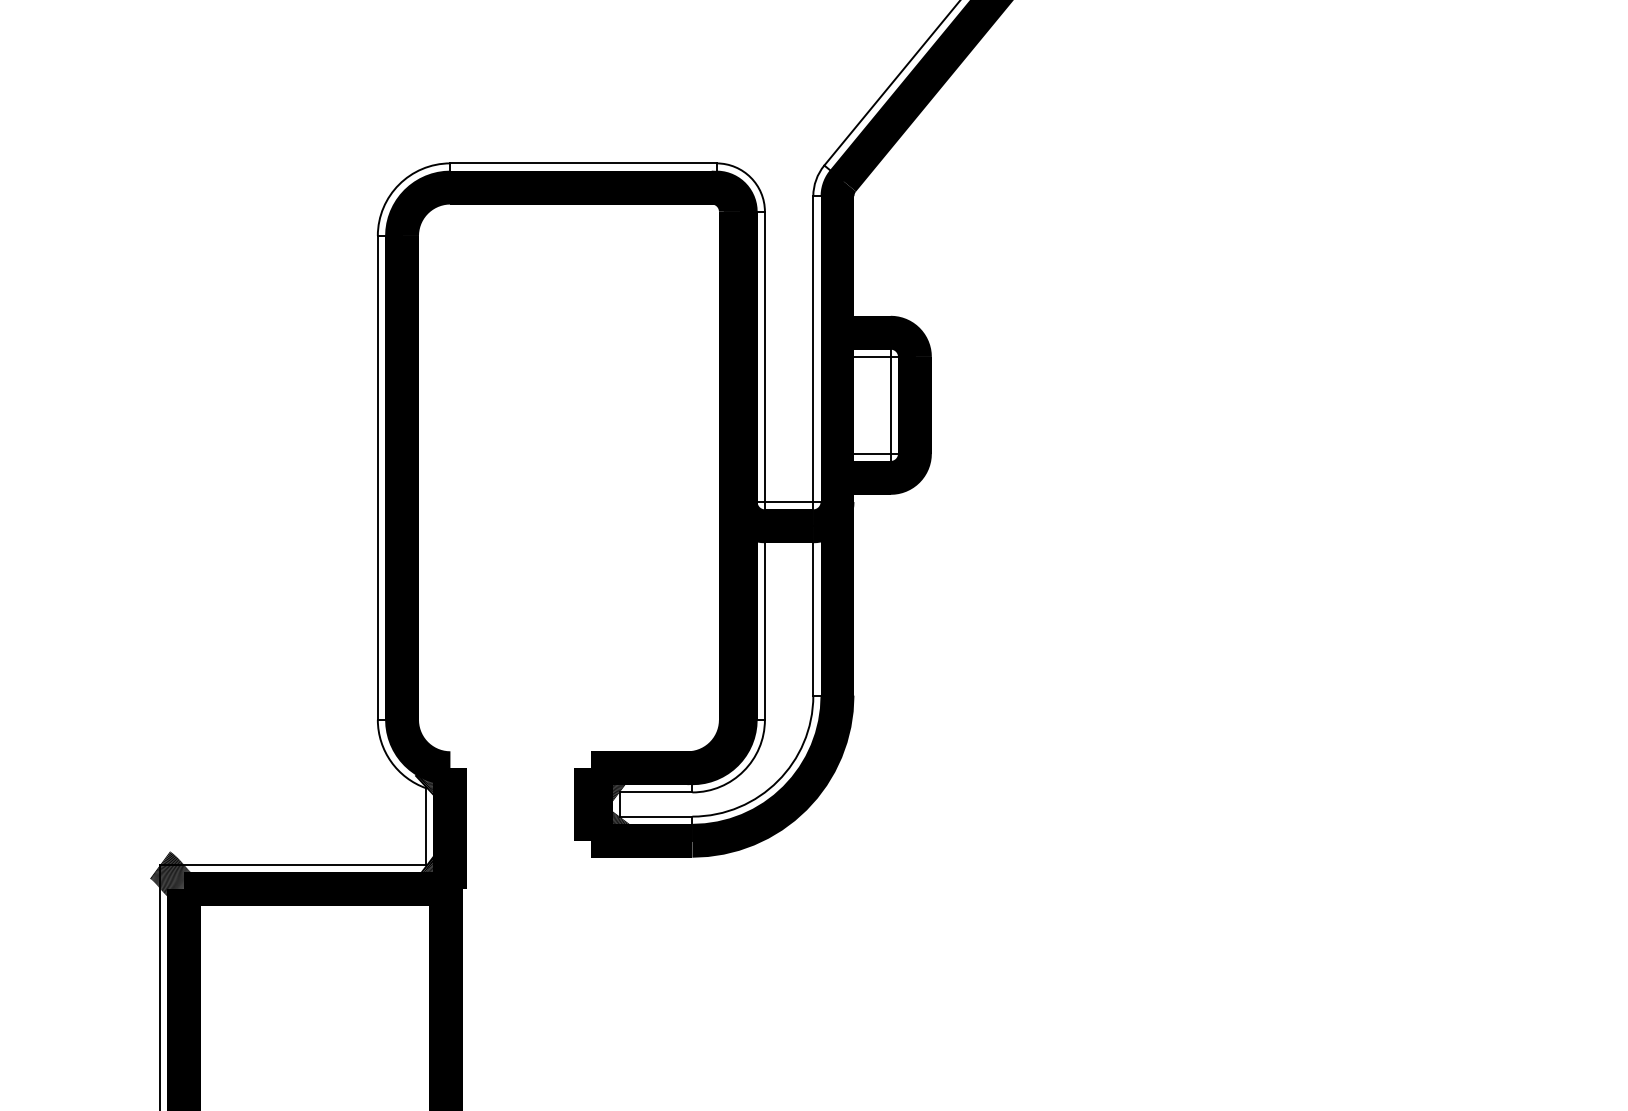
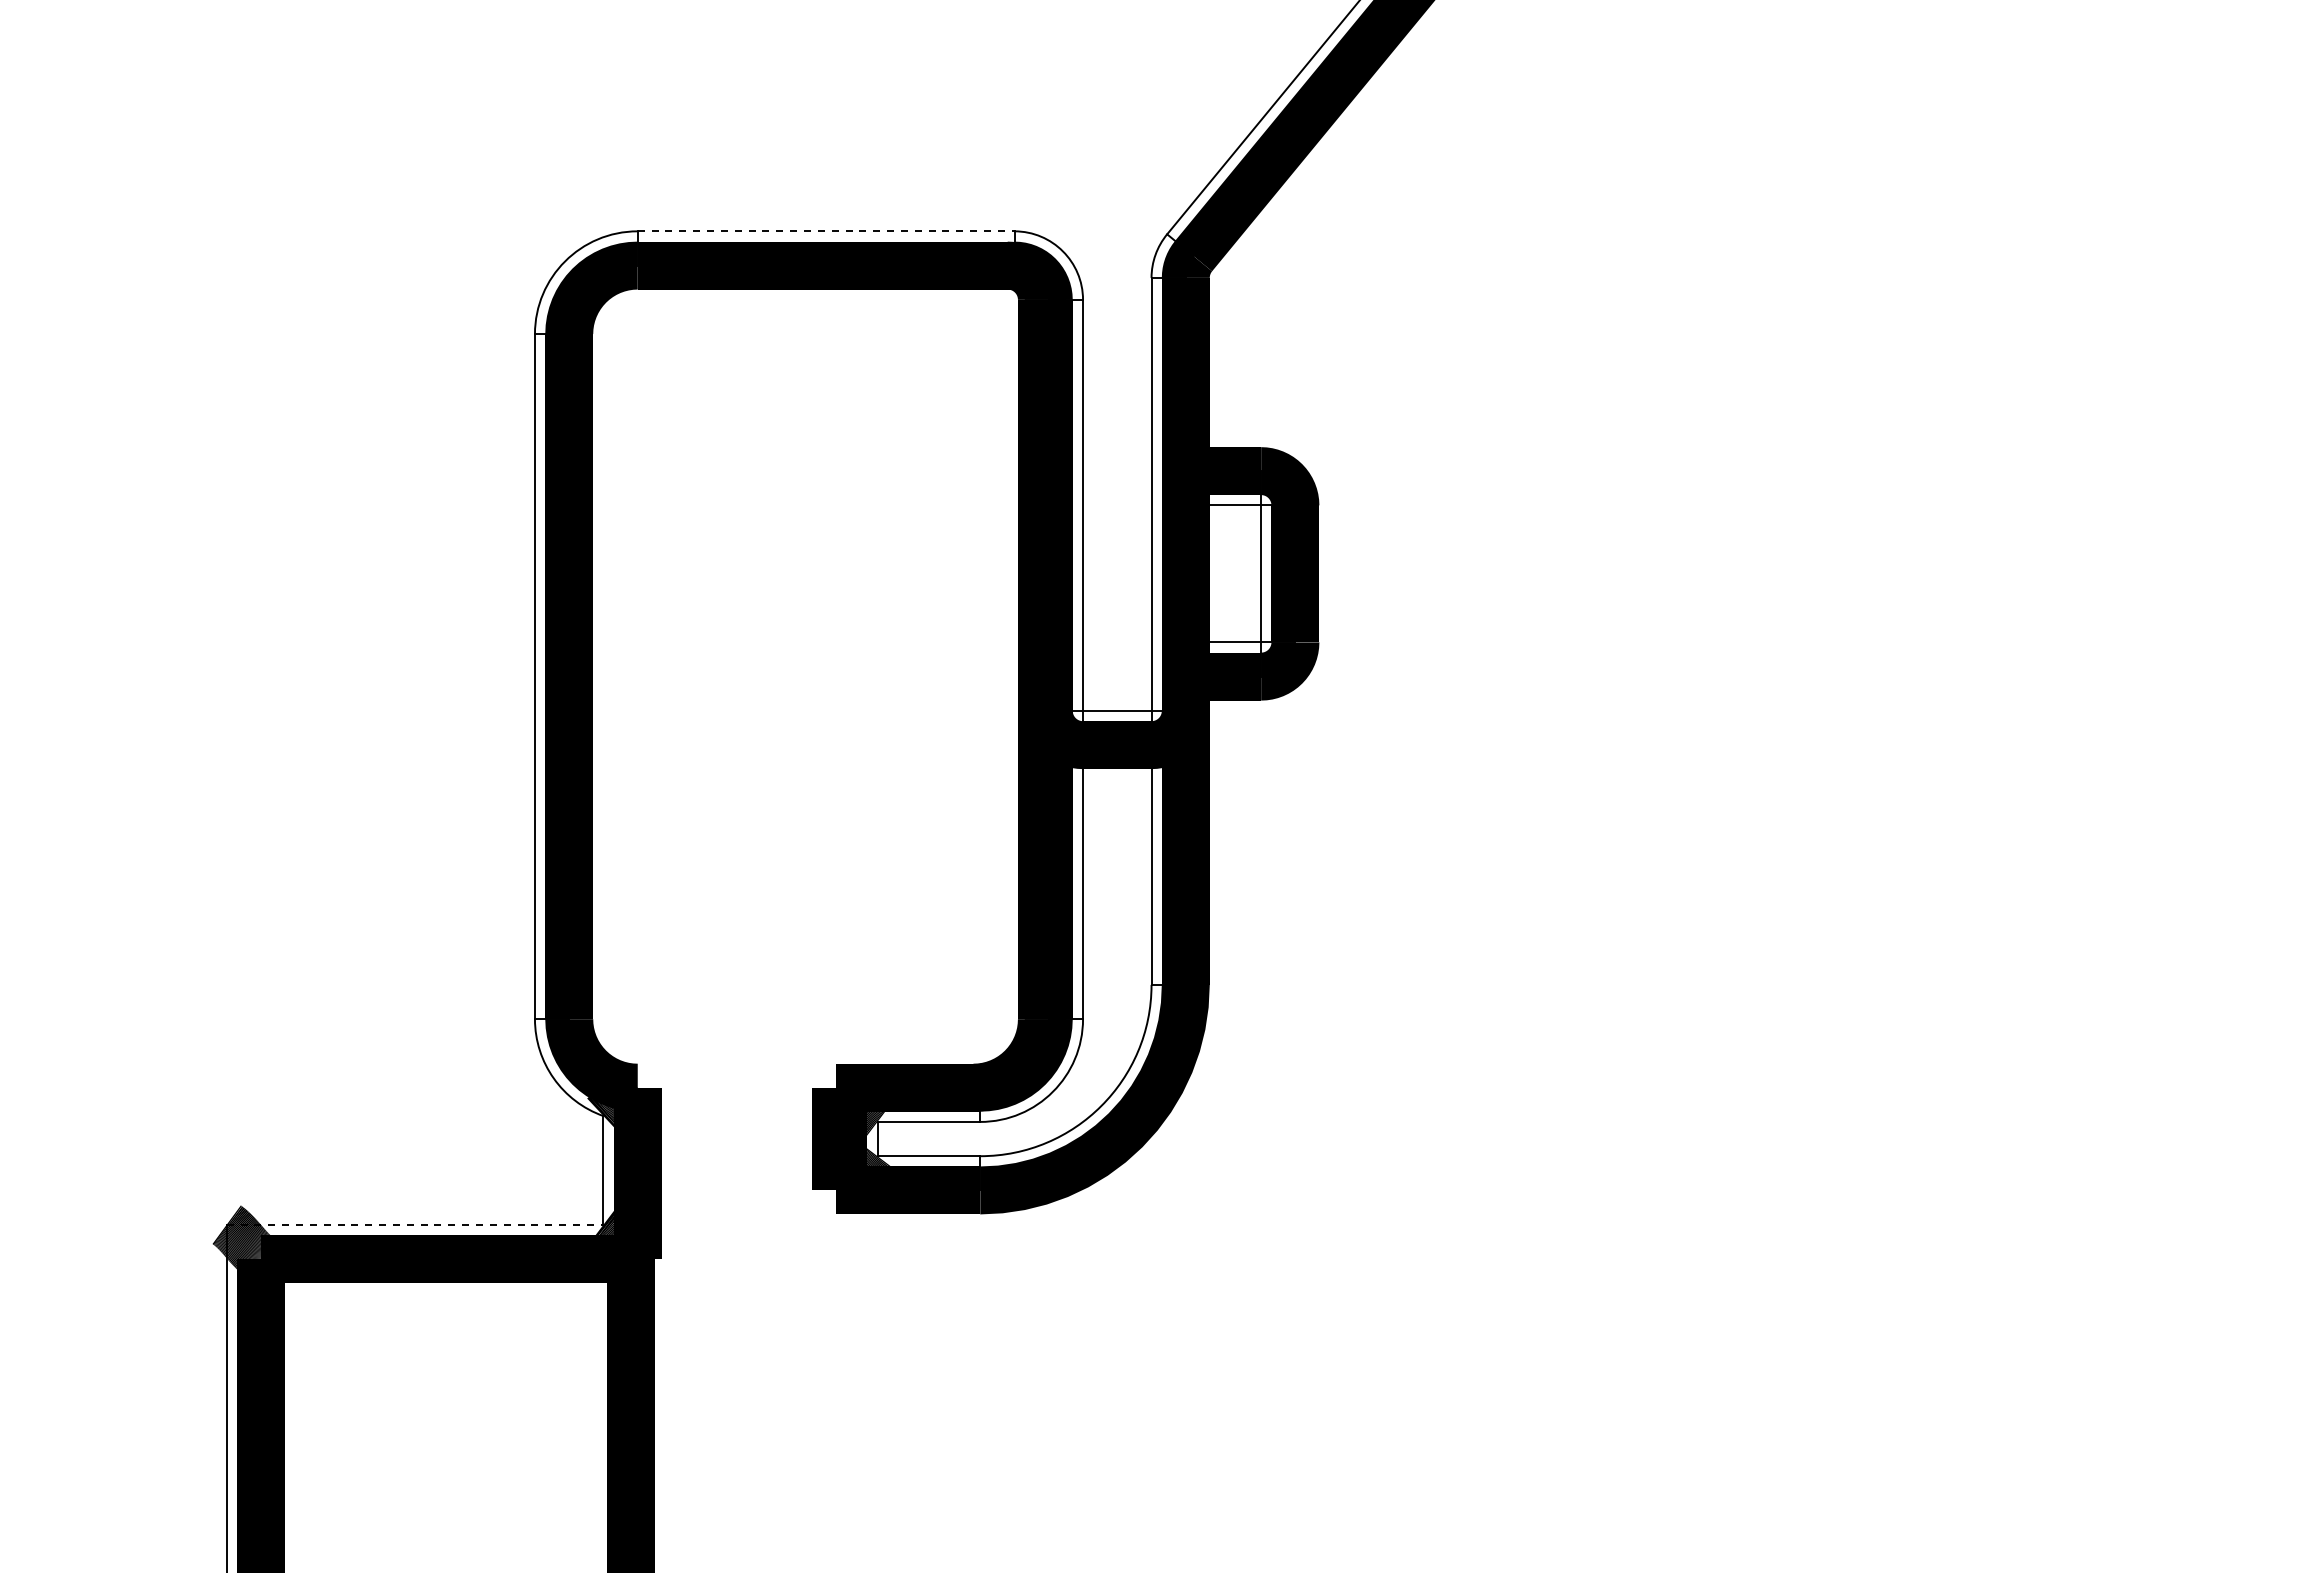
line: (583, 163) -> (826, 231), solid -> dashed
line: (293, 864) -> (415, 1224), solid -> dashed

